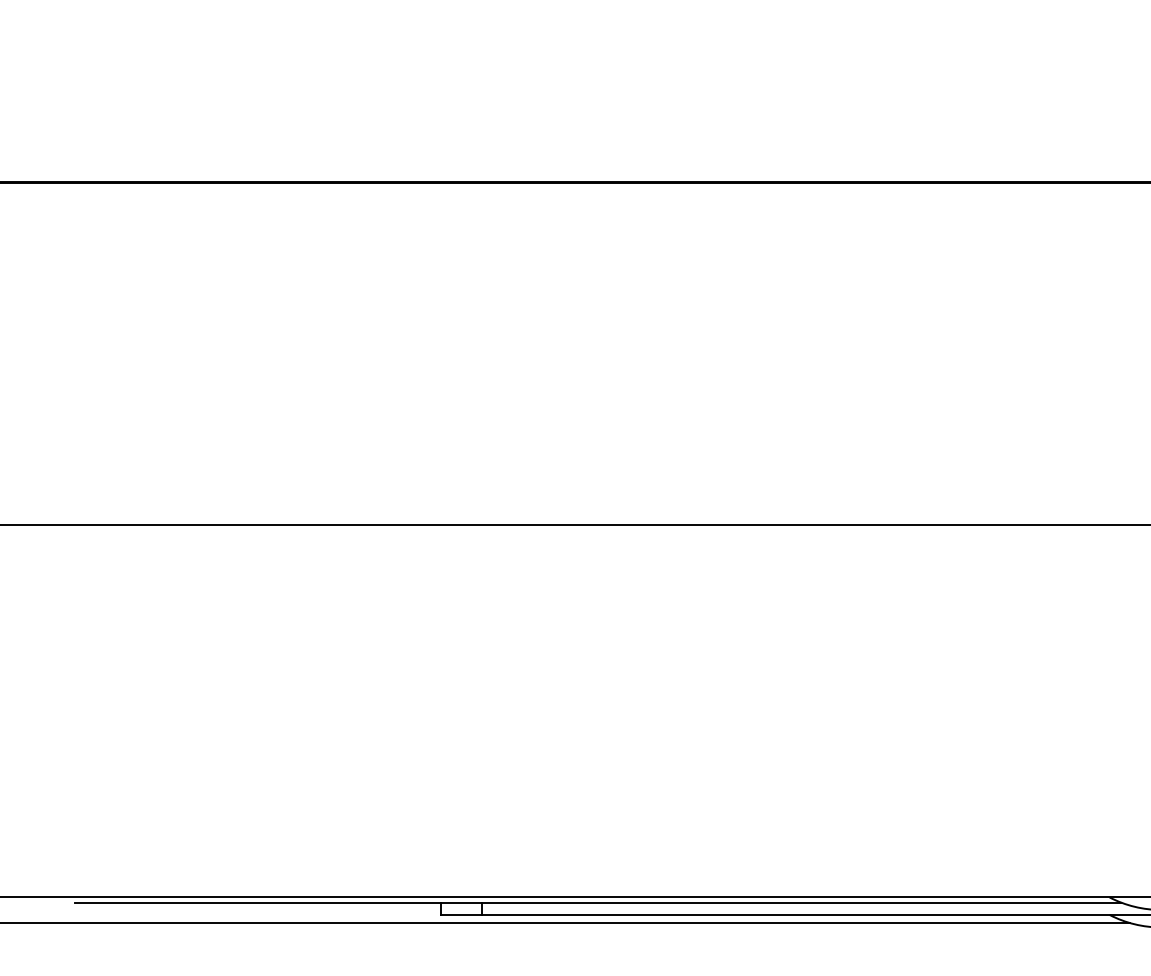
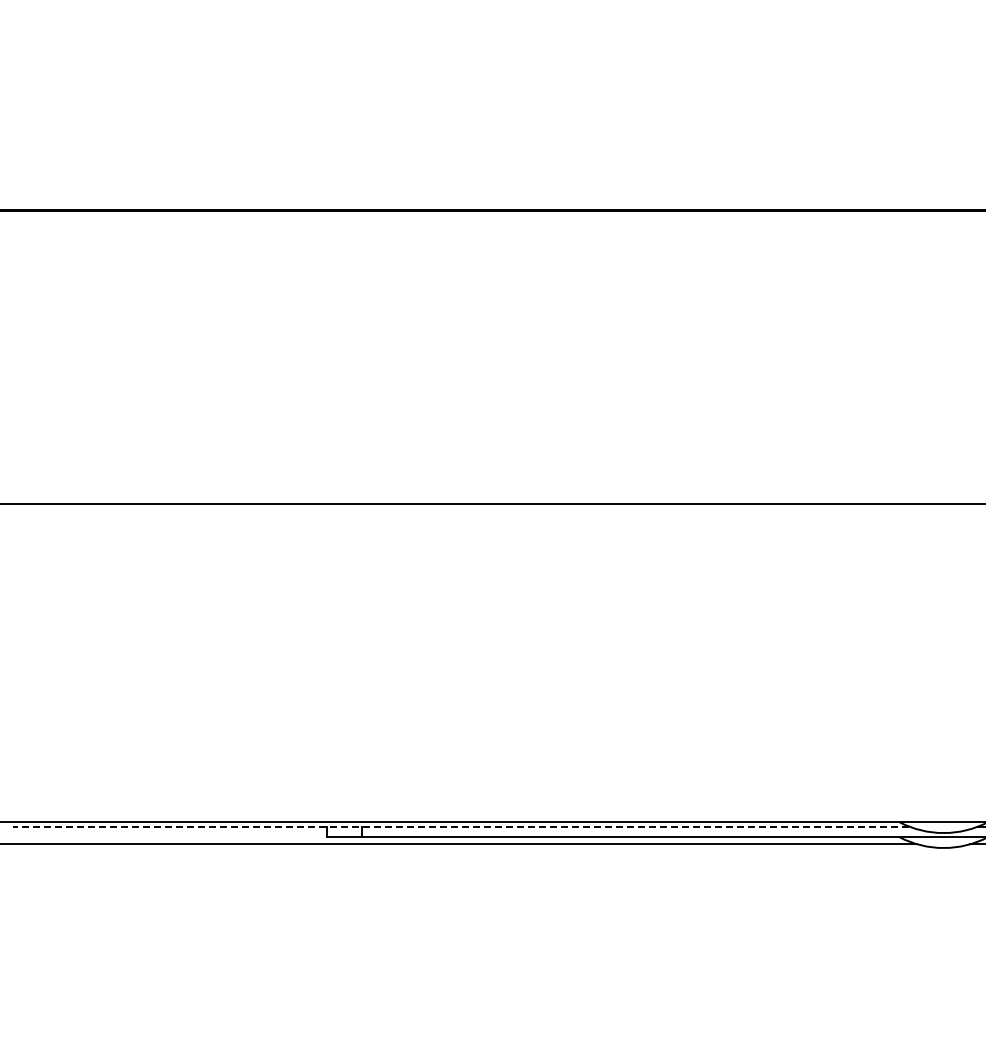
line: (597, 902) -> (461, 826), solid -> dashed

